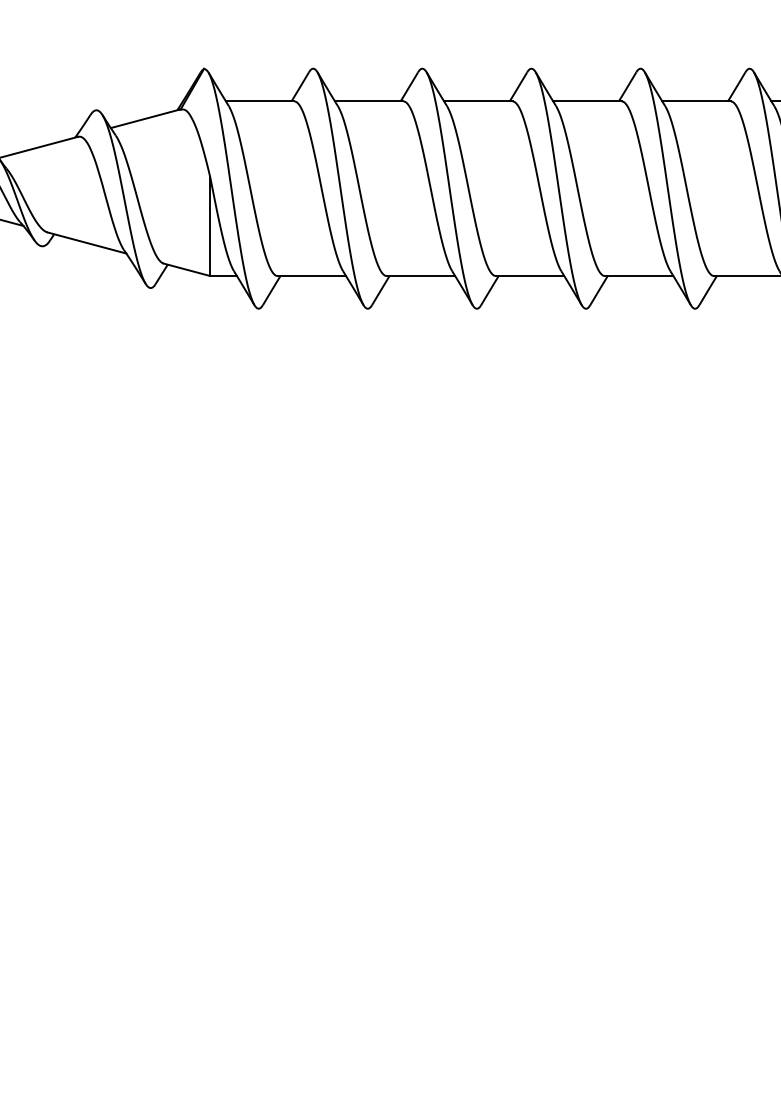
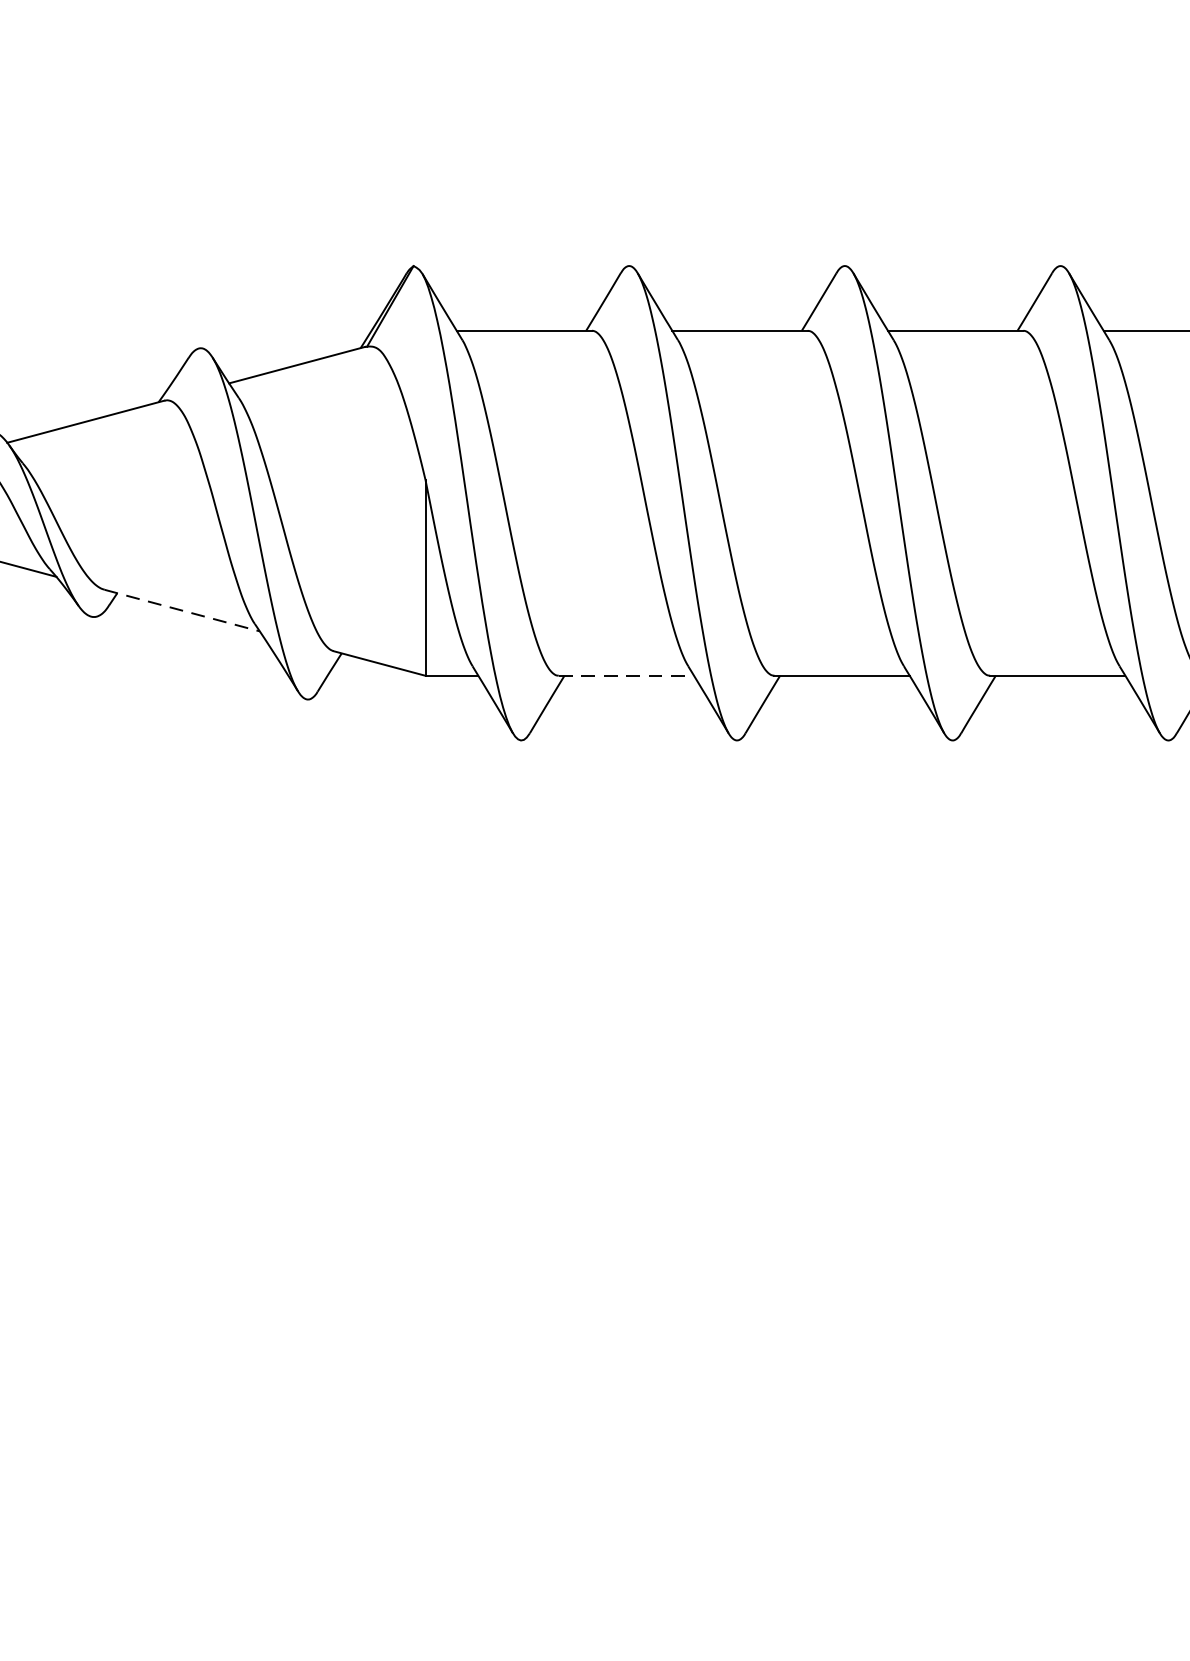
line: (87, 243) -> (182, 611), solid -> dashed
line: (312, 276) -> (627, 676), solid -> dashed

